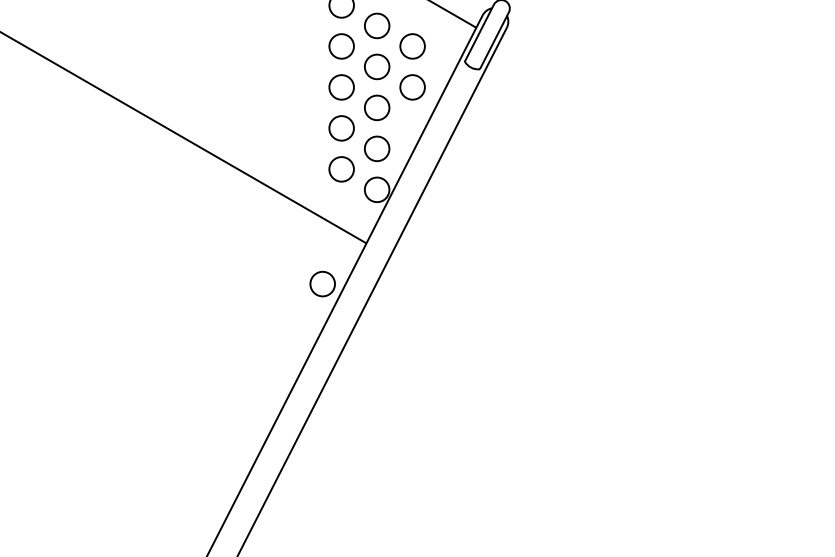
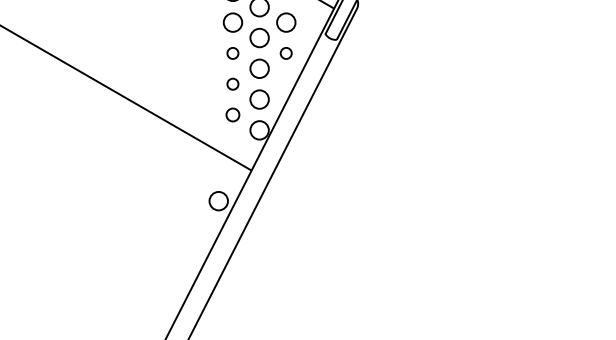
circle: (341, 87) -> (232, 53), size x0.6
circle: (412, 87) -> (286, 53), size x0.6
circle: (341, 128) -> (232, 84), size x0.6
circle: (341, 169) -> (232, 115), size x0.7

